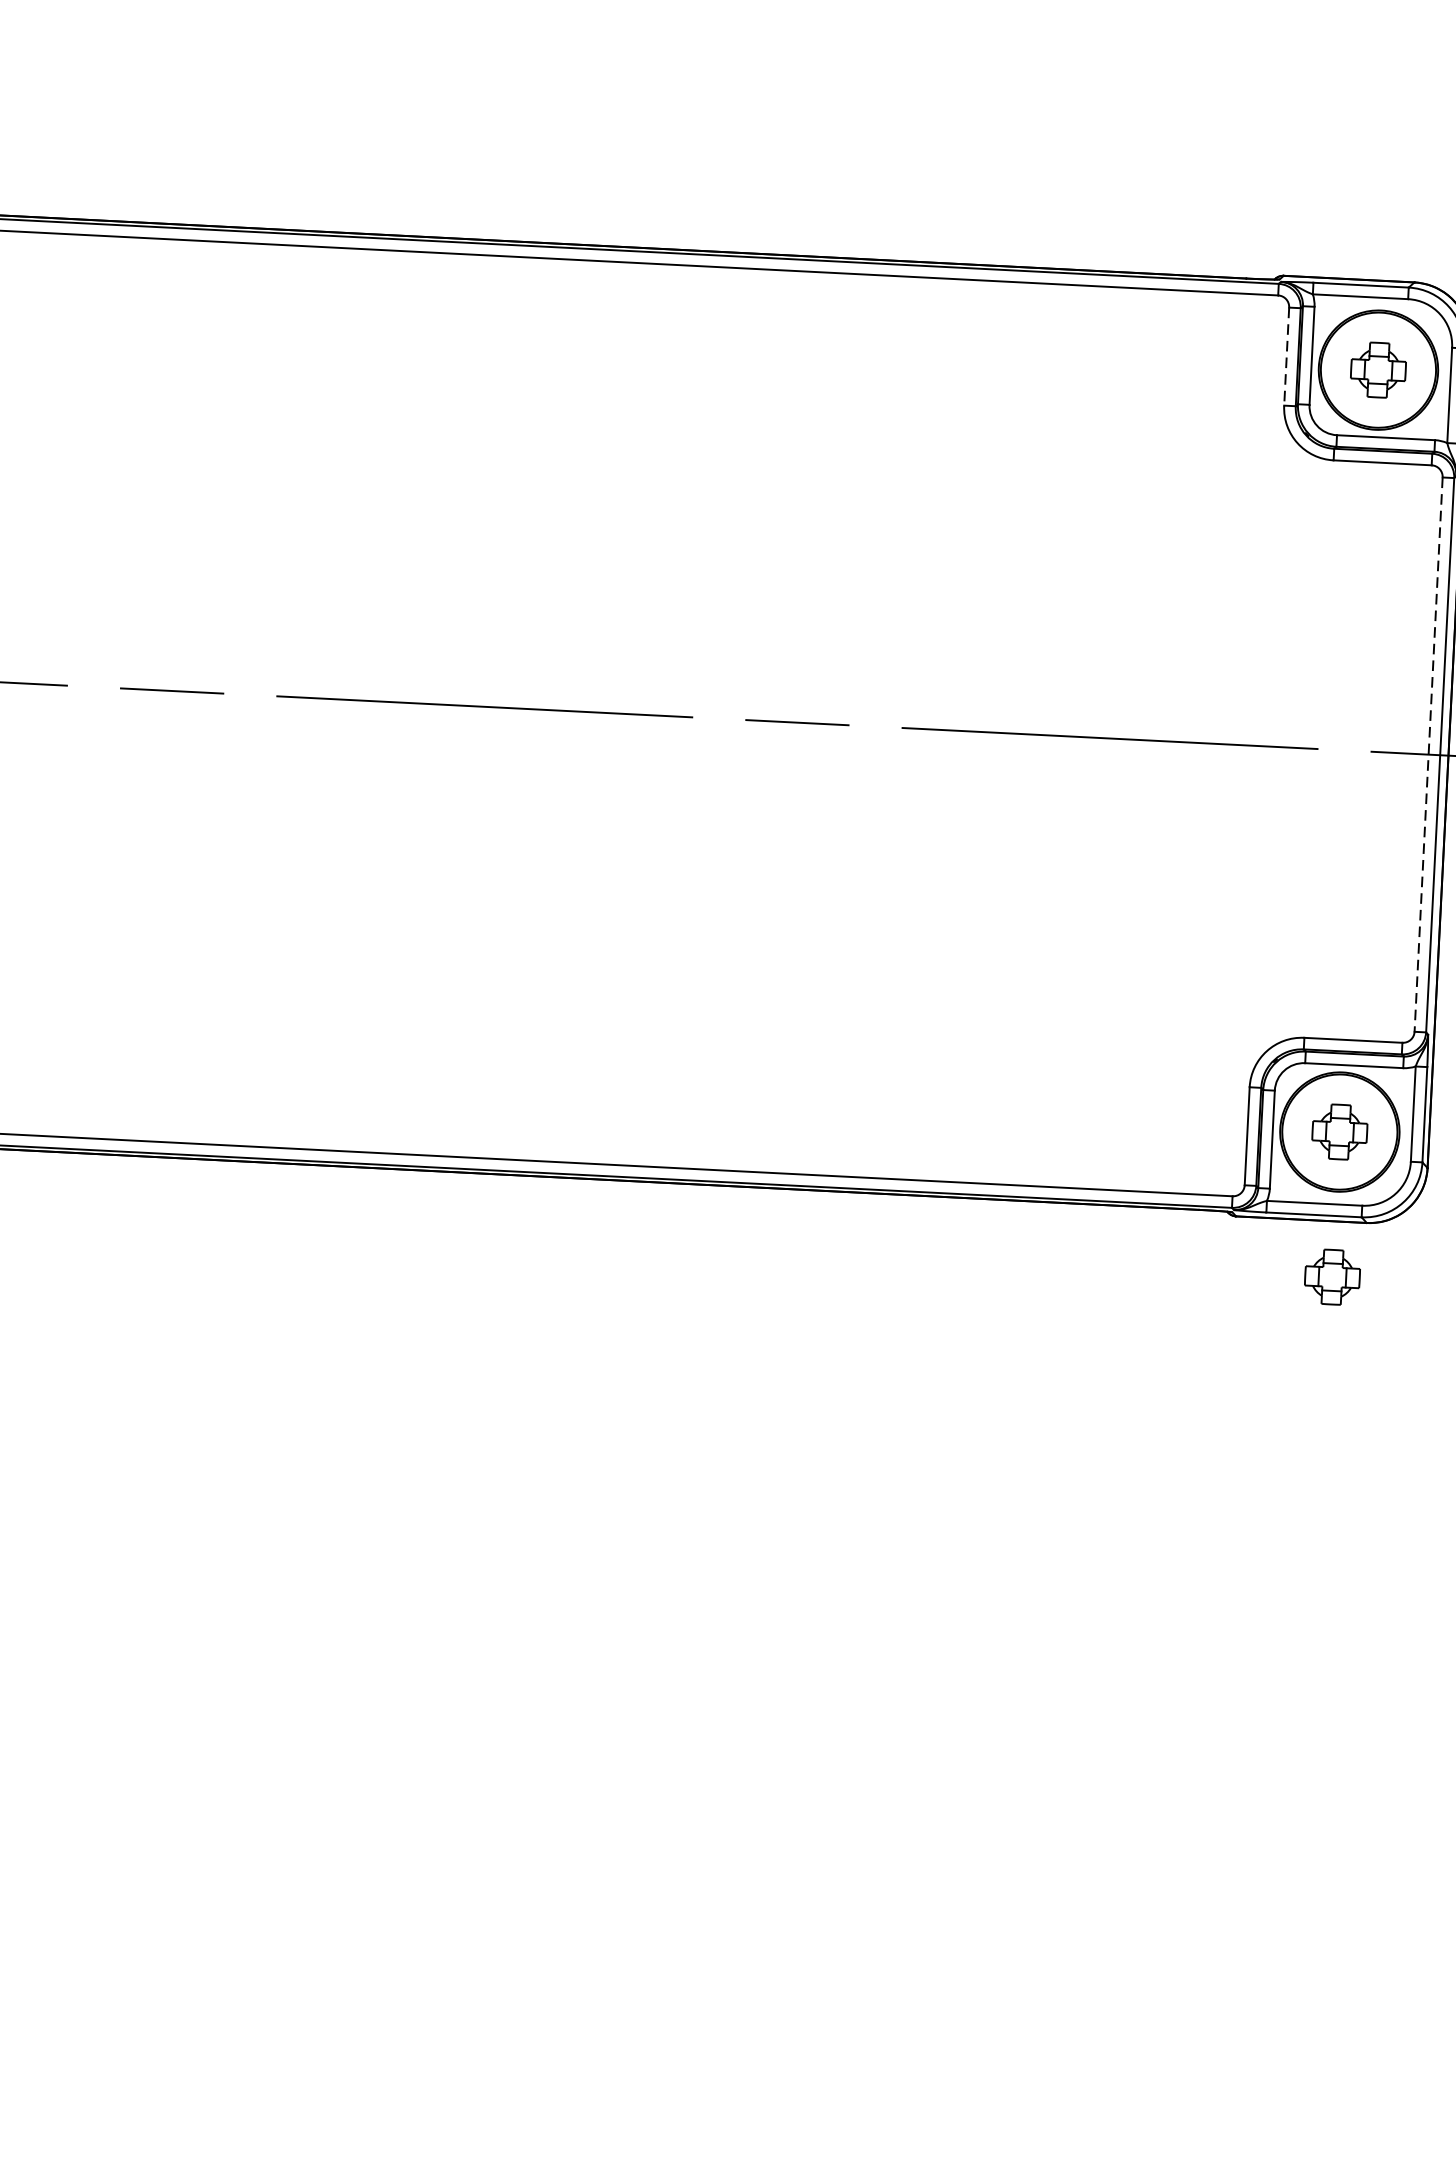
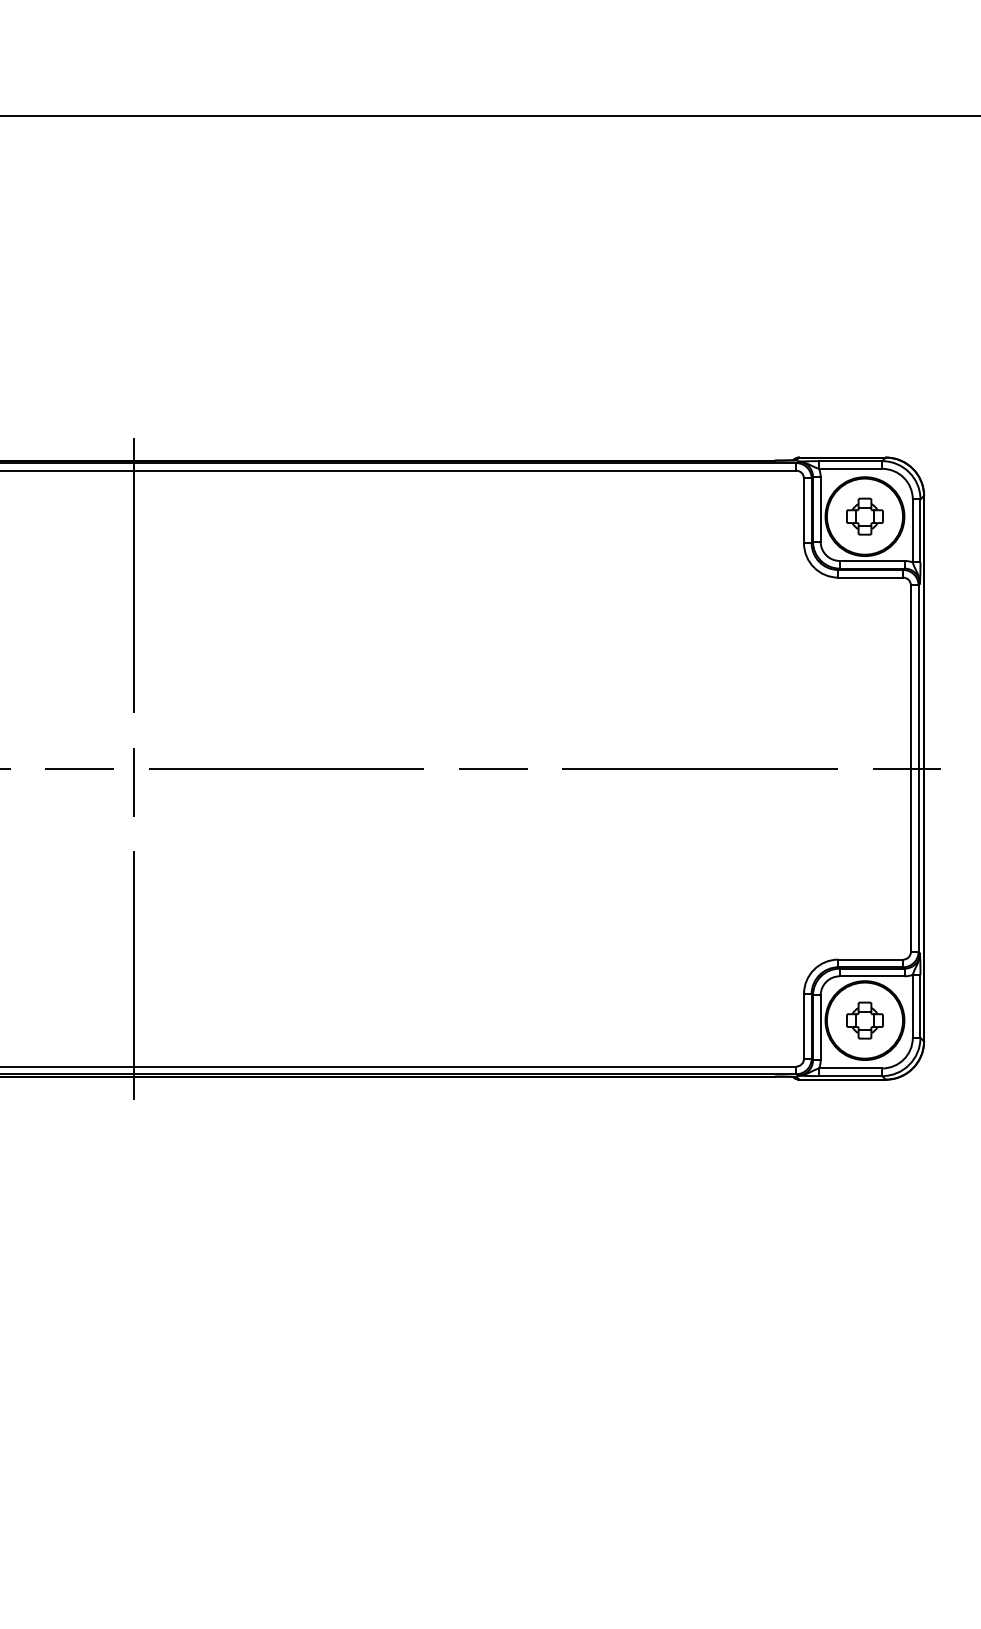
line: (1285, 357) -> (803, 511), dashed -> solid
line: (254, 694) -> (134, 768), added
line: (1427, 755) -> (910, 769), dashed -> solid
part: (1331, 1277) -> (864, 1116), removed

